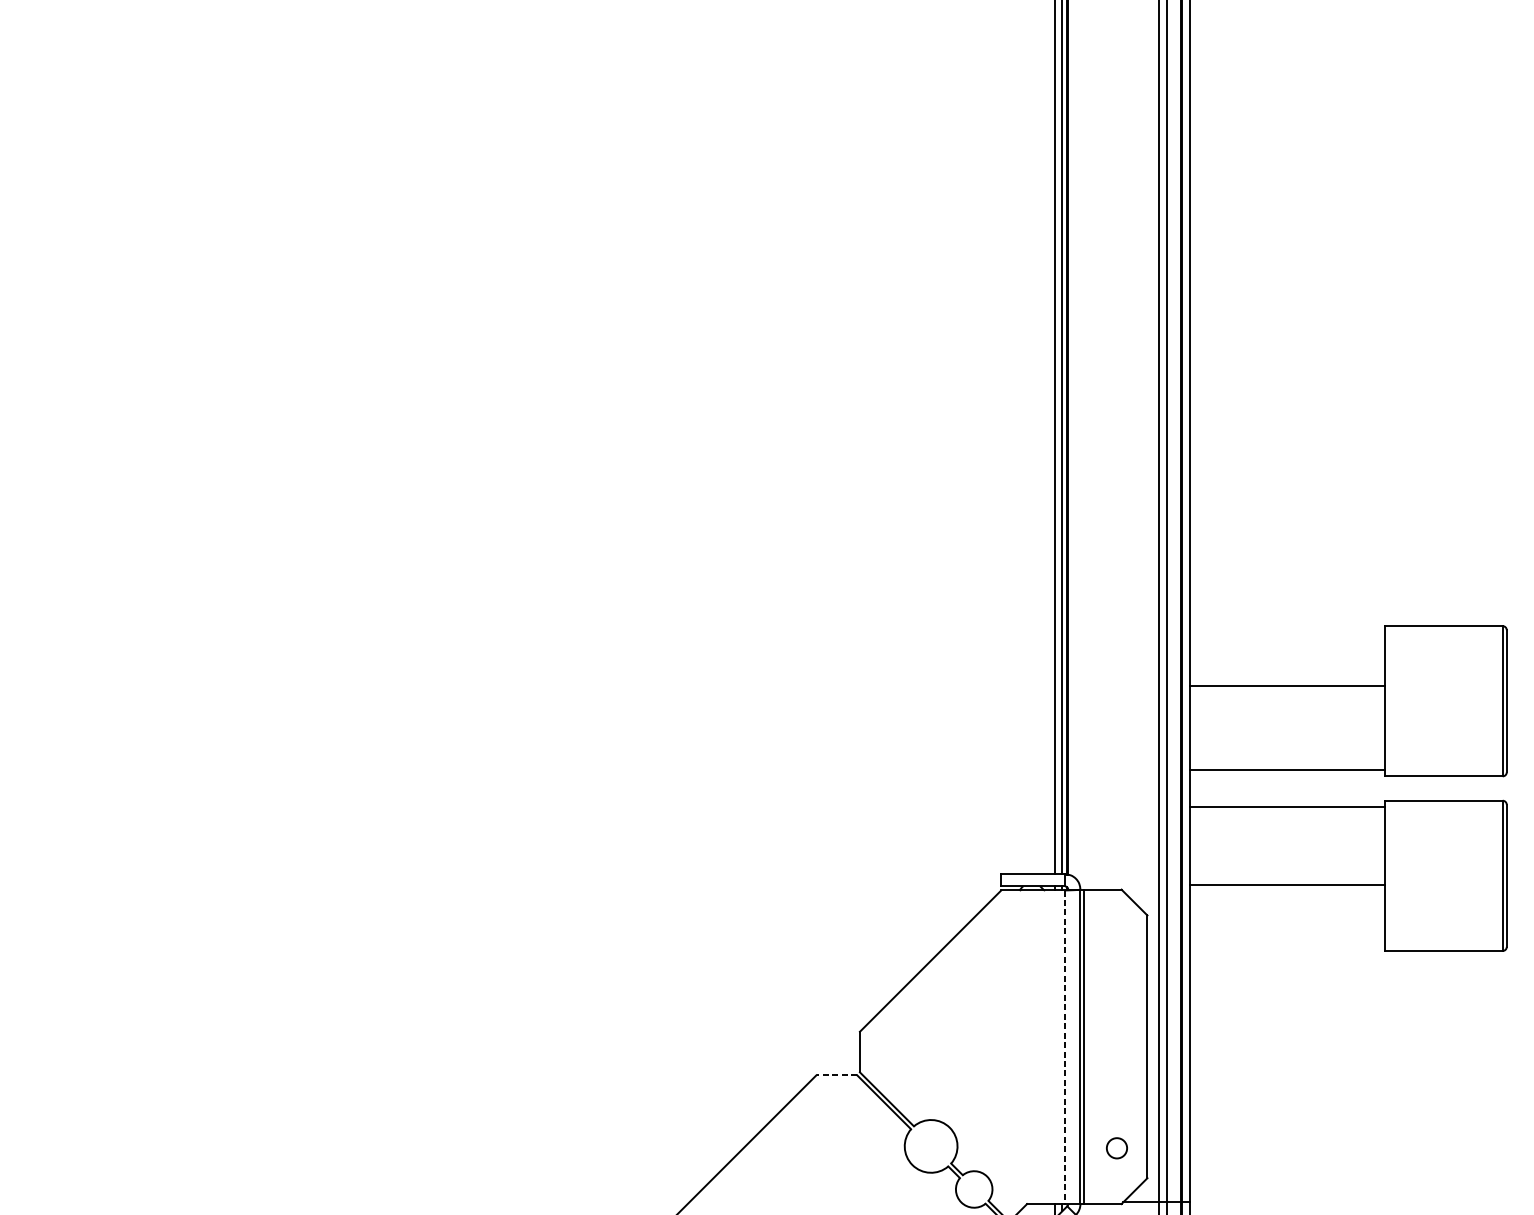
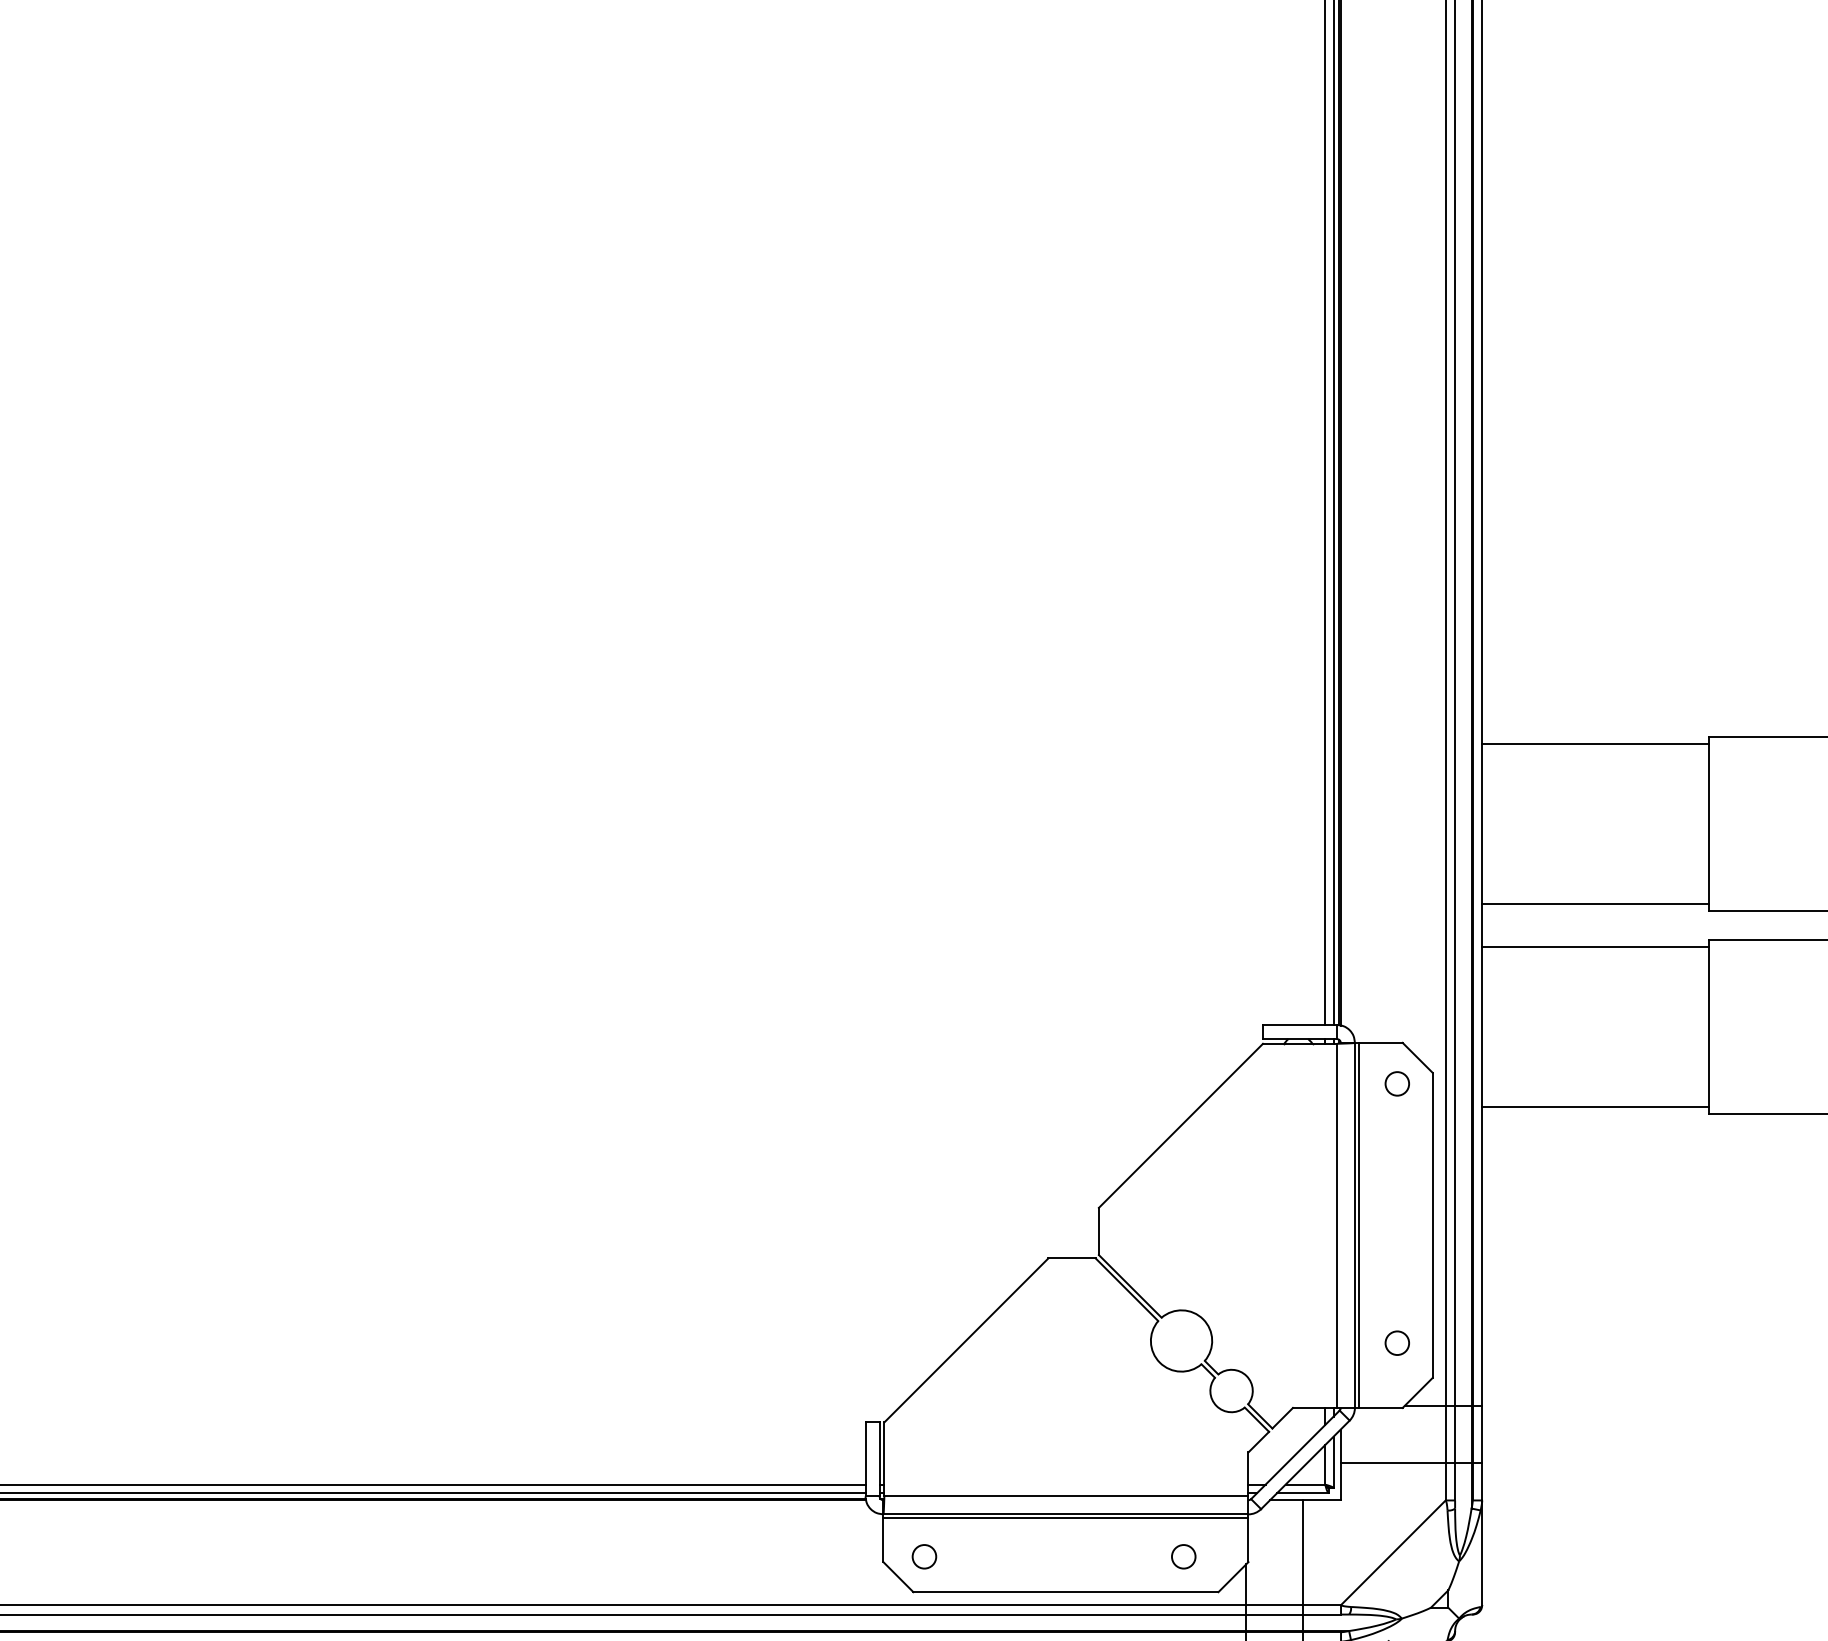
line: (1287, 686) -> (1595, 743), moved
line: (1287, 885) -> (1595, 1107), moved
circle: (1116, 924) -> (1396, 1083), added
line: (1065, 1047) -> (1337, 1226), dashed -> solid
line: (837, 1075) -> (1072, 1258), dashed -> solid

